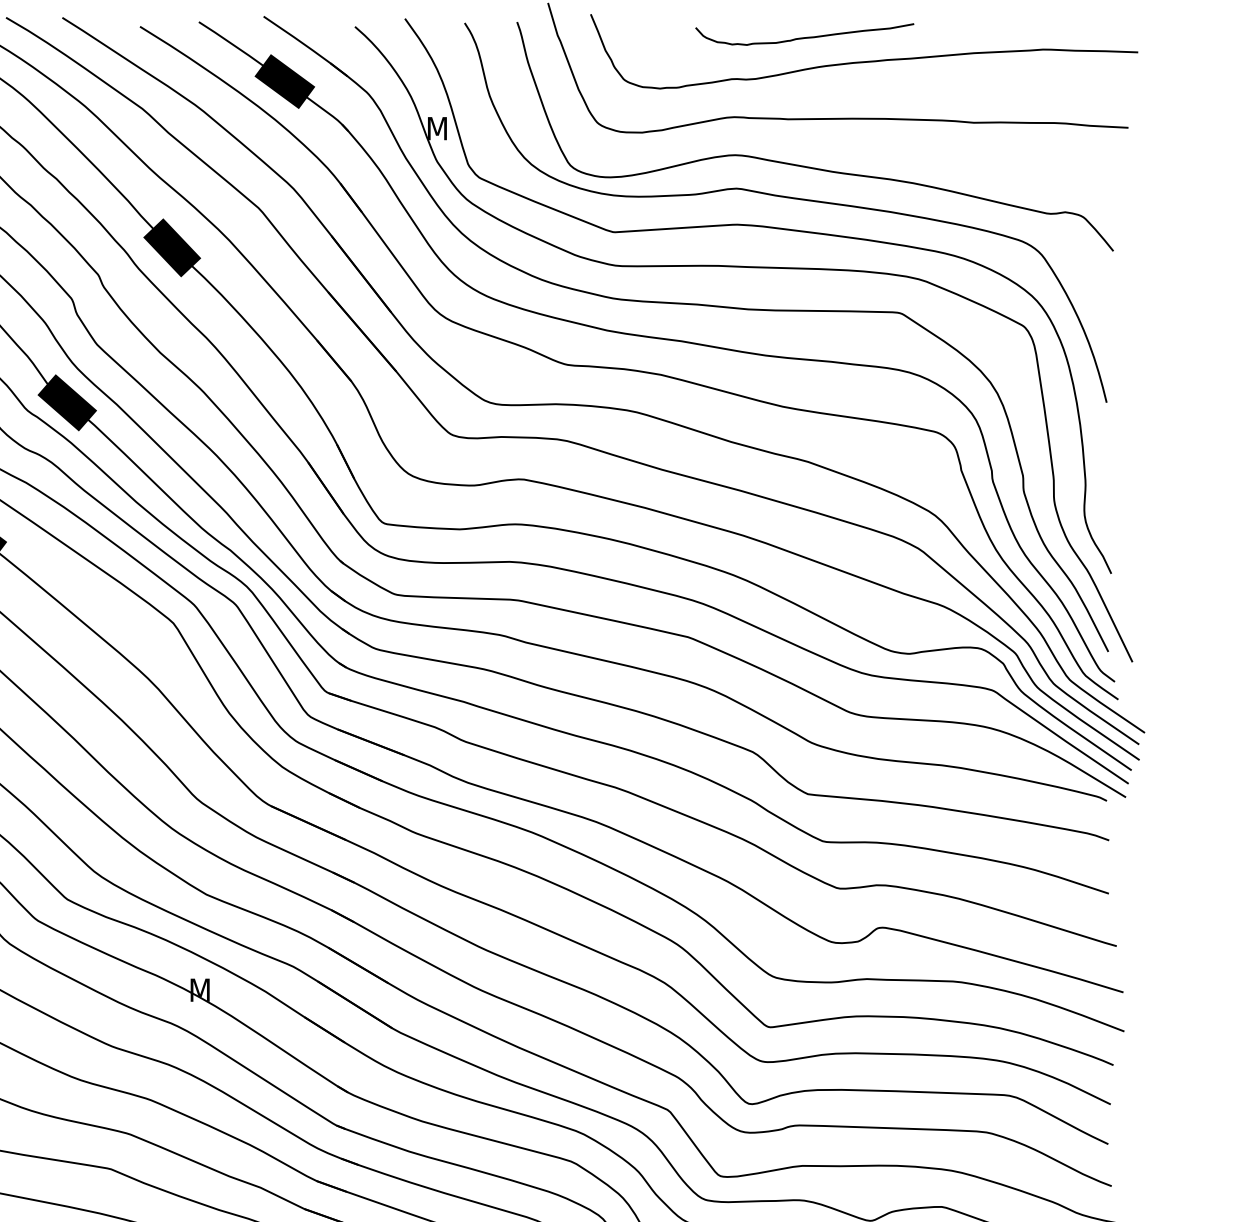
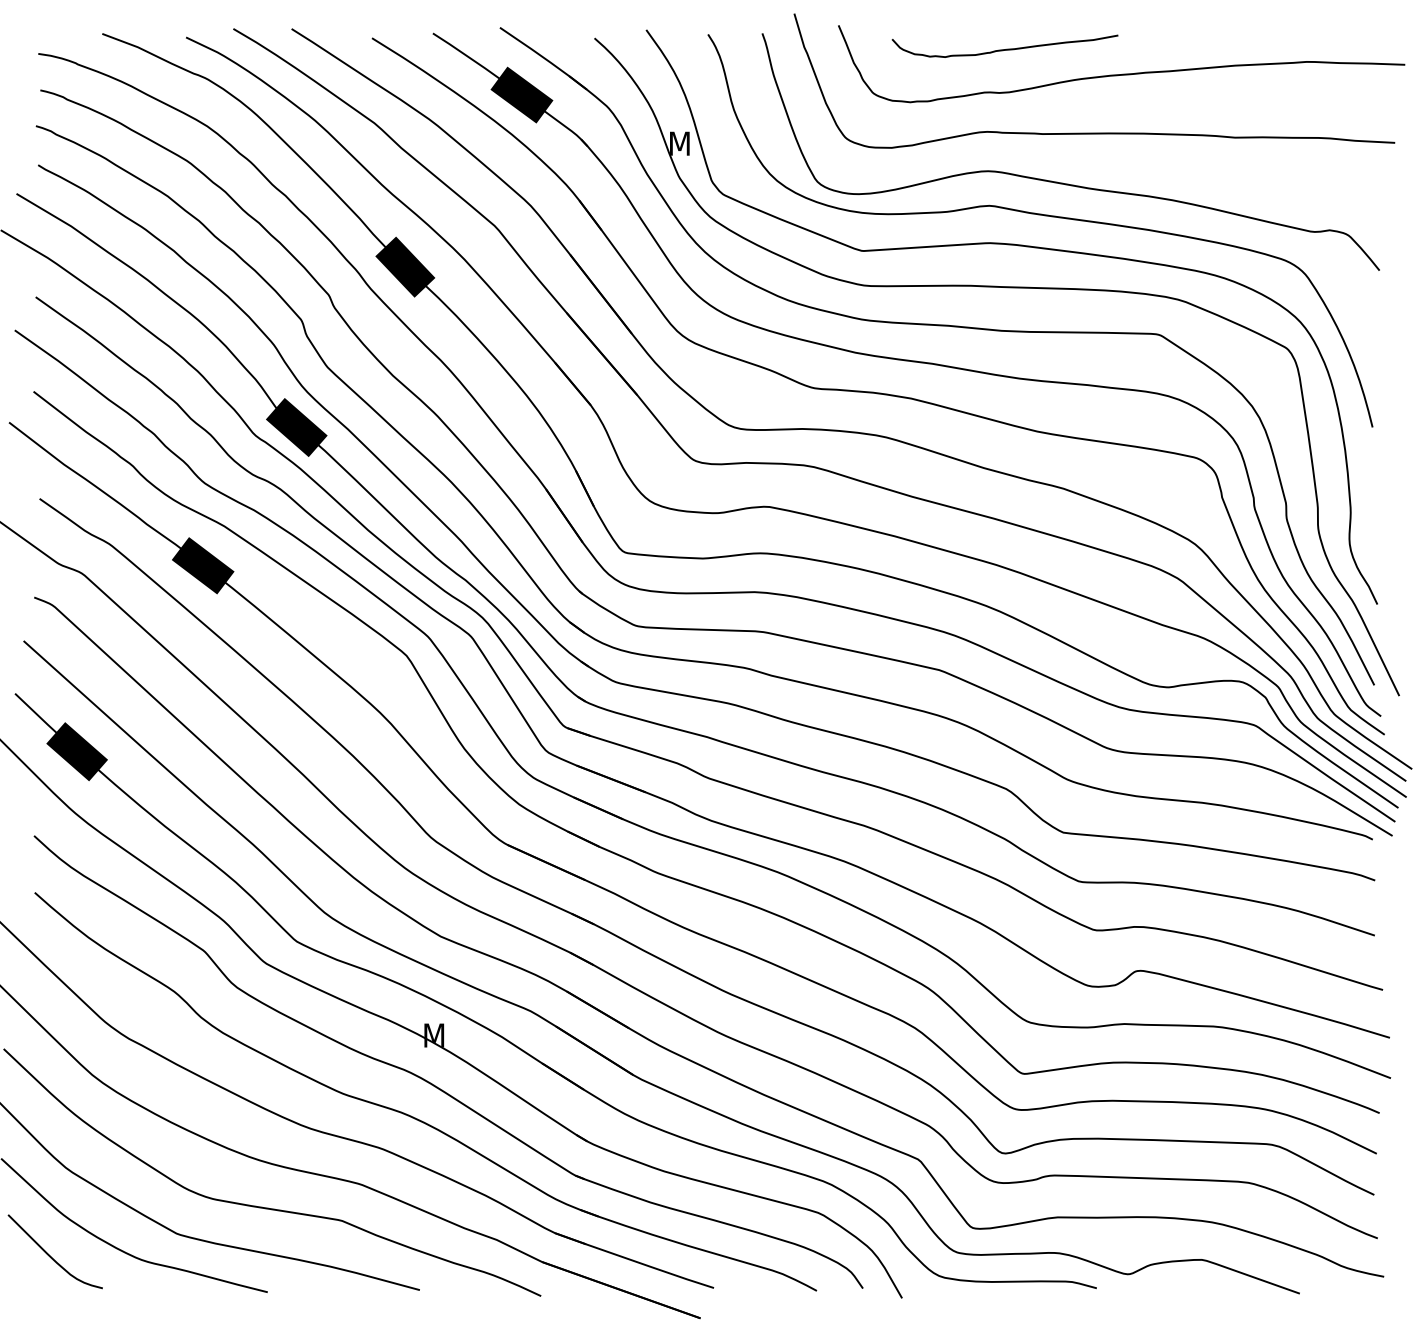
curve: (806, 36) -> (1006, 48), moved

